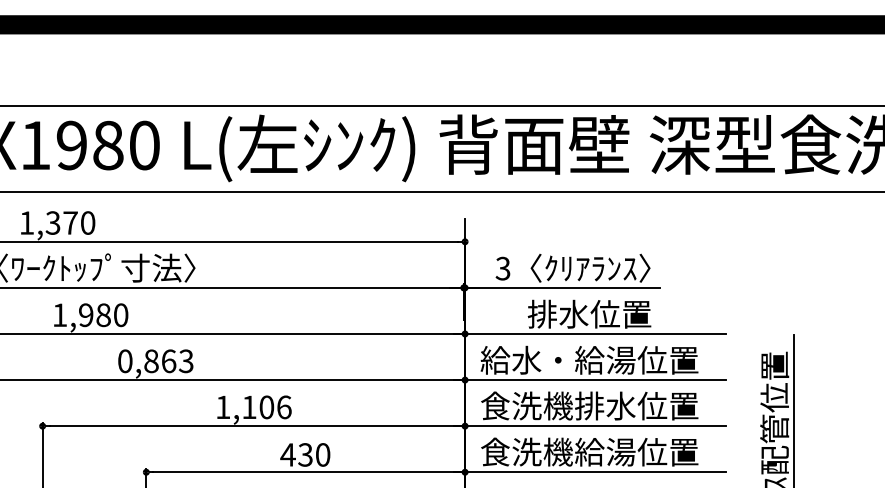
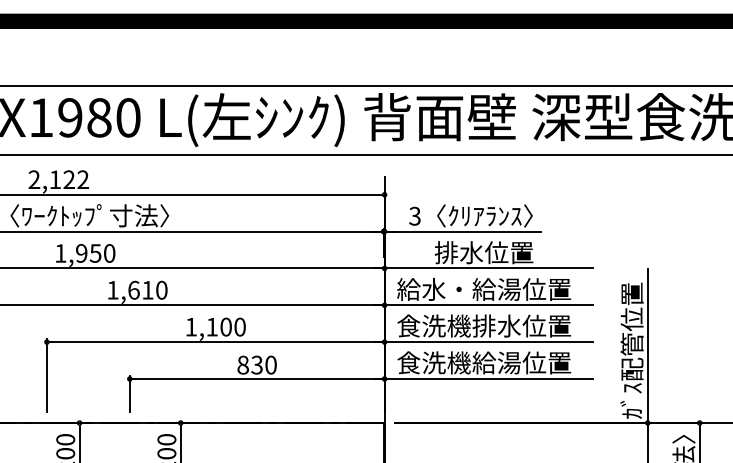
text: (57, 222) -> (58, 179), 1,370 -> 2,122
text: (103, 315) -> (95, 253), 1,980 -> 1,950
text: (155, 360) -> (137, 289), 0,863 -> 1,610
text: (283, 406) -> (239, 326), 1,106 -> 1,100
text: (287, 454) -> (242, 364), 430 -> 830

